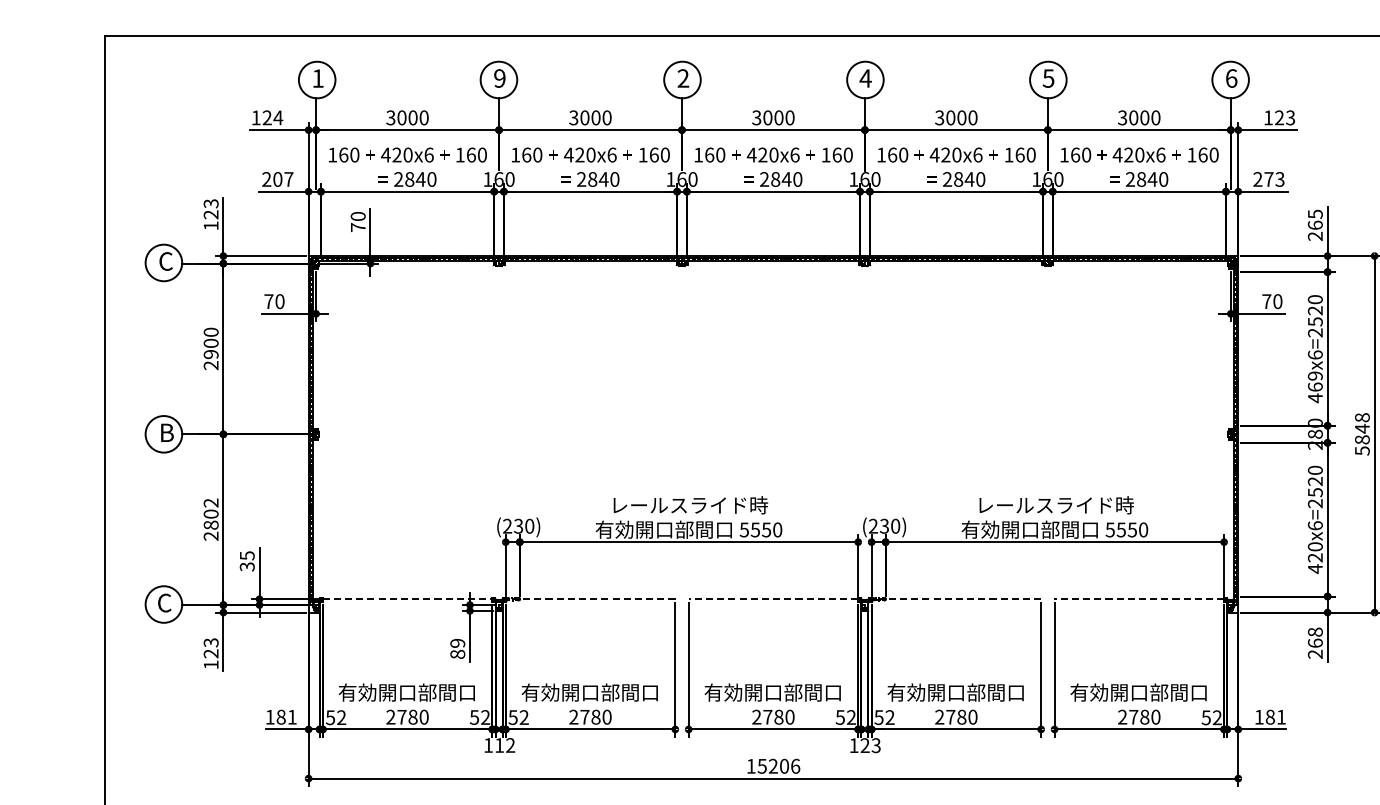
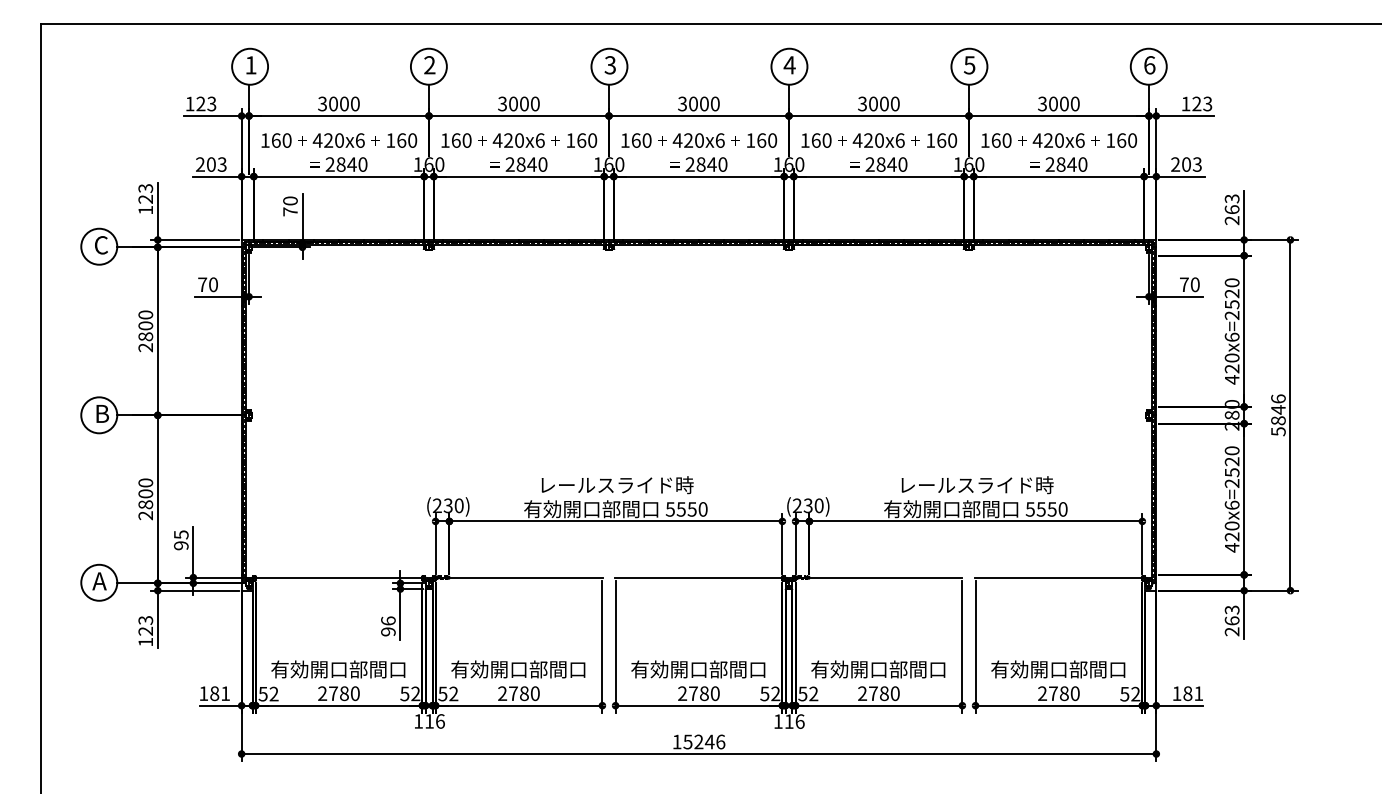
text: (499, 78) -> (429, 65), 9 -> 2
text: (682, 78) -> (609, 65), 2 -> 3
text: (277, 117) -> (211, 103), 124 -> 123
text: (288, 179) -> (221, 164), 207 -> 203
text: (1268, 179) -> (1186, 164), 273 -> 203
text: (1314, 213) -> (1231, 198), 265 -> 263
text: (210, 354) -> (145, 336), 2900 -> 2800
text: (1314, 381) -> (1231, 363), 469x6=2520 -> 420x6=2520
text: (1362, 417) -> (1278, 398), 5848 -> 5846
text: (210, 502) -> (145, 482), 2802 -> 2800
text: (247, 566) -> (181, 545), 35 -> 95
line: (408, 599) -> (339, 577), dashed -> solid
line: (591, 599) -> (519, 577), dashed -> solid
line: (773, 599) -> (699, 577), dashed -> solid
line: (955, 599) -> (878, 577), dashed -> solid
line: (1138, 599) -> (1058, 577), dashed -> solid
text: (164, 603) -> (99, 581), C -> A
text: (1314, 631) -> (1231, 609), 268 -> 263
text: (457, 648) -> (388, 626), 89 -> 96
text: (510, 745) -> (440, 721), 112 -> 116
text: (870, 745) -> (794, 721), 123 -> 116
text: (784, 765) -> (709, 741), 15206 -> 15246

